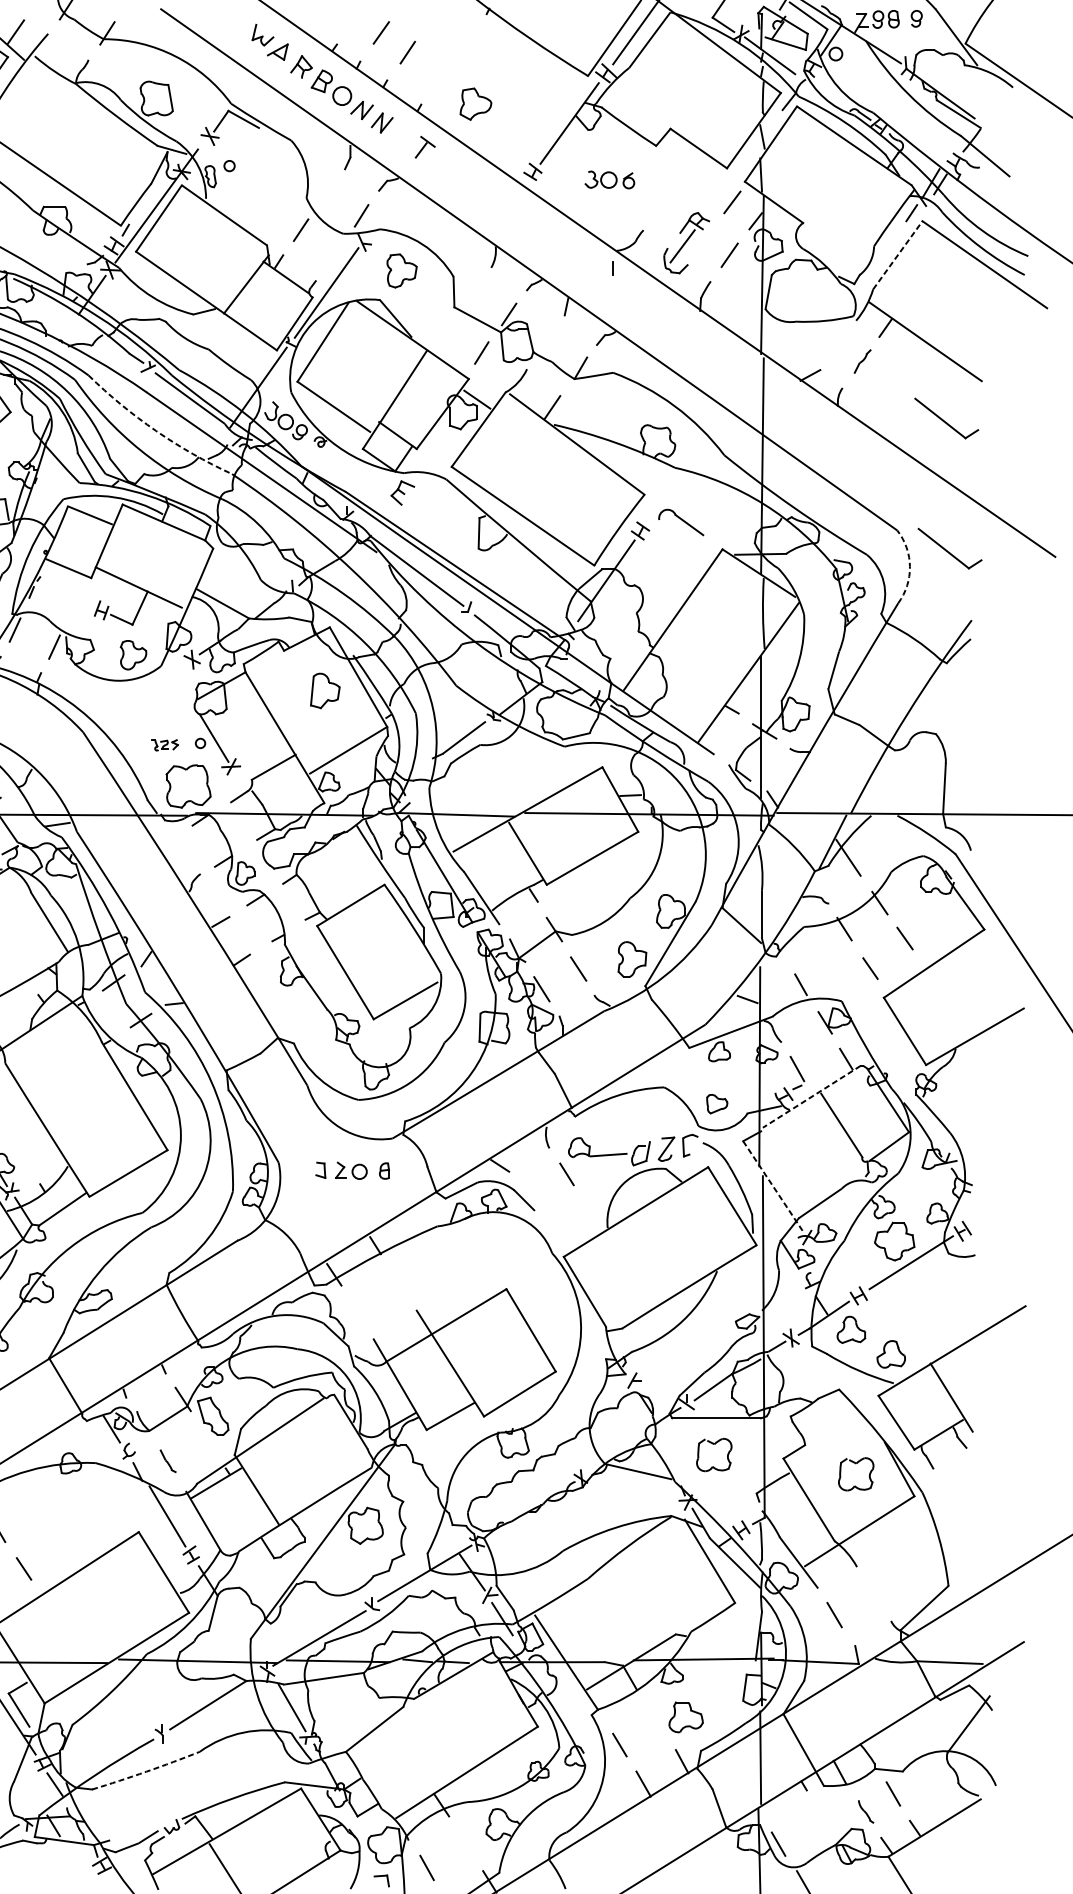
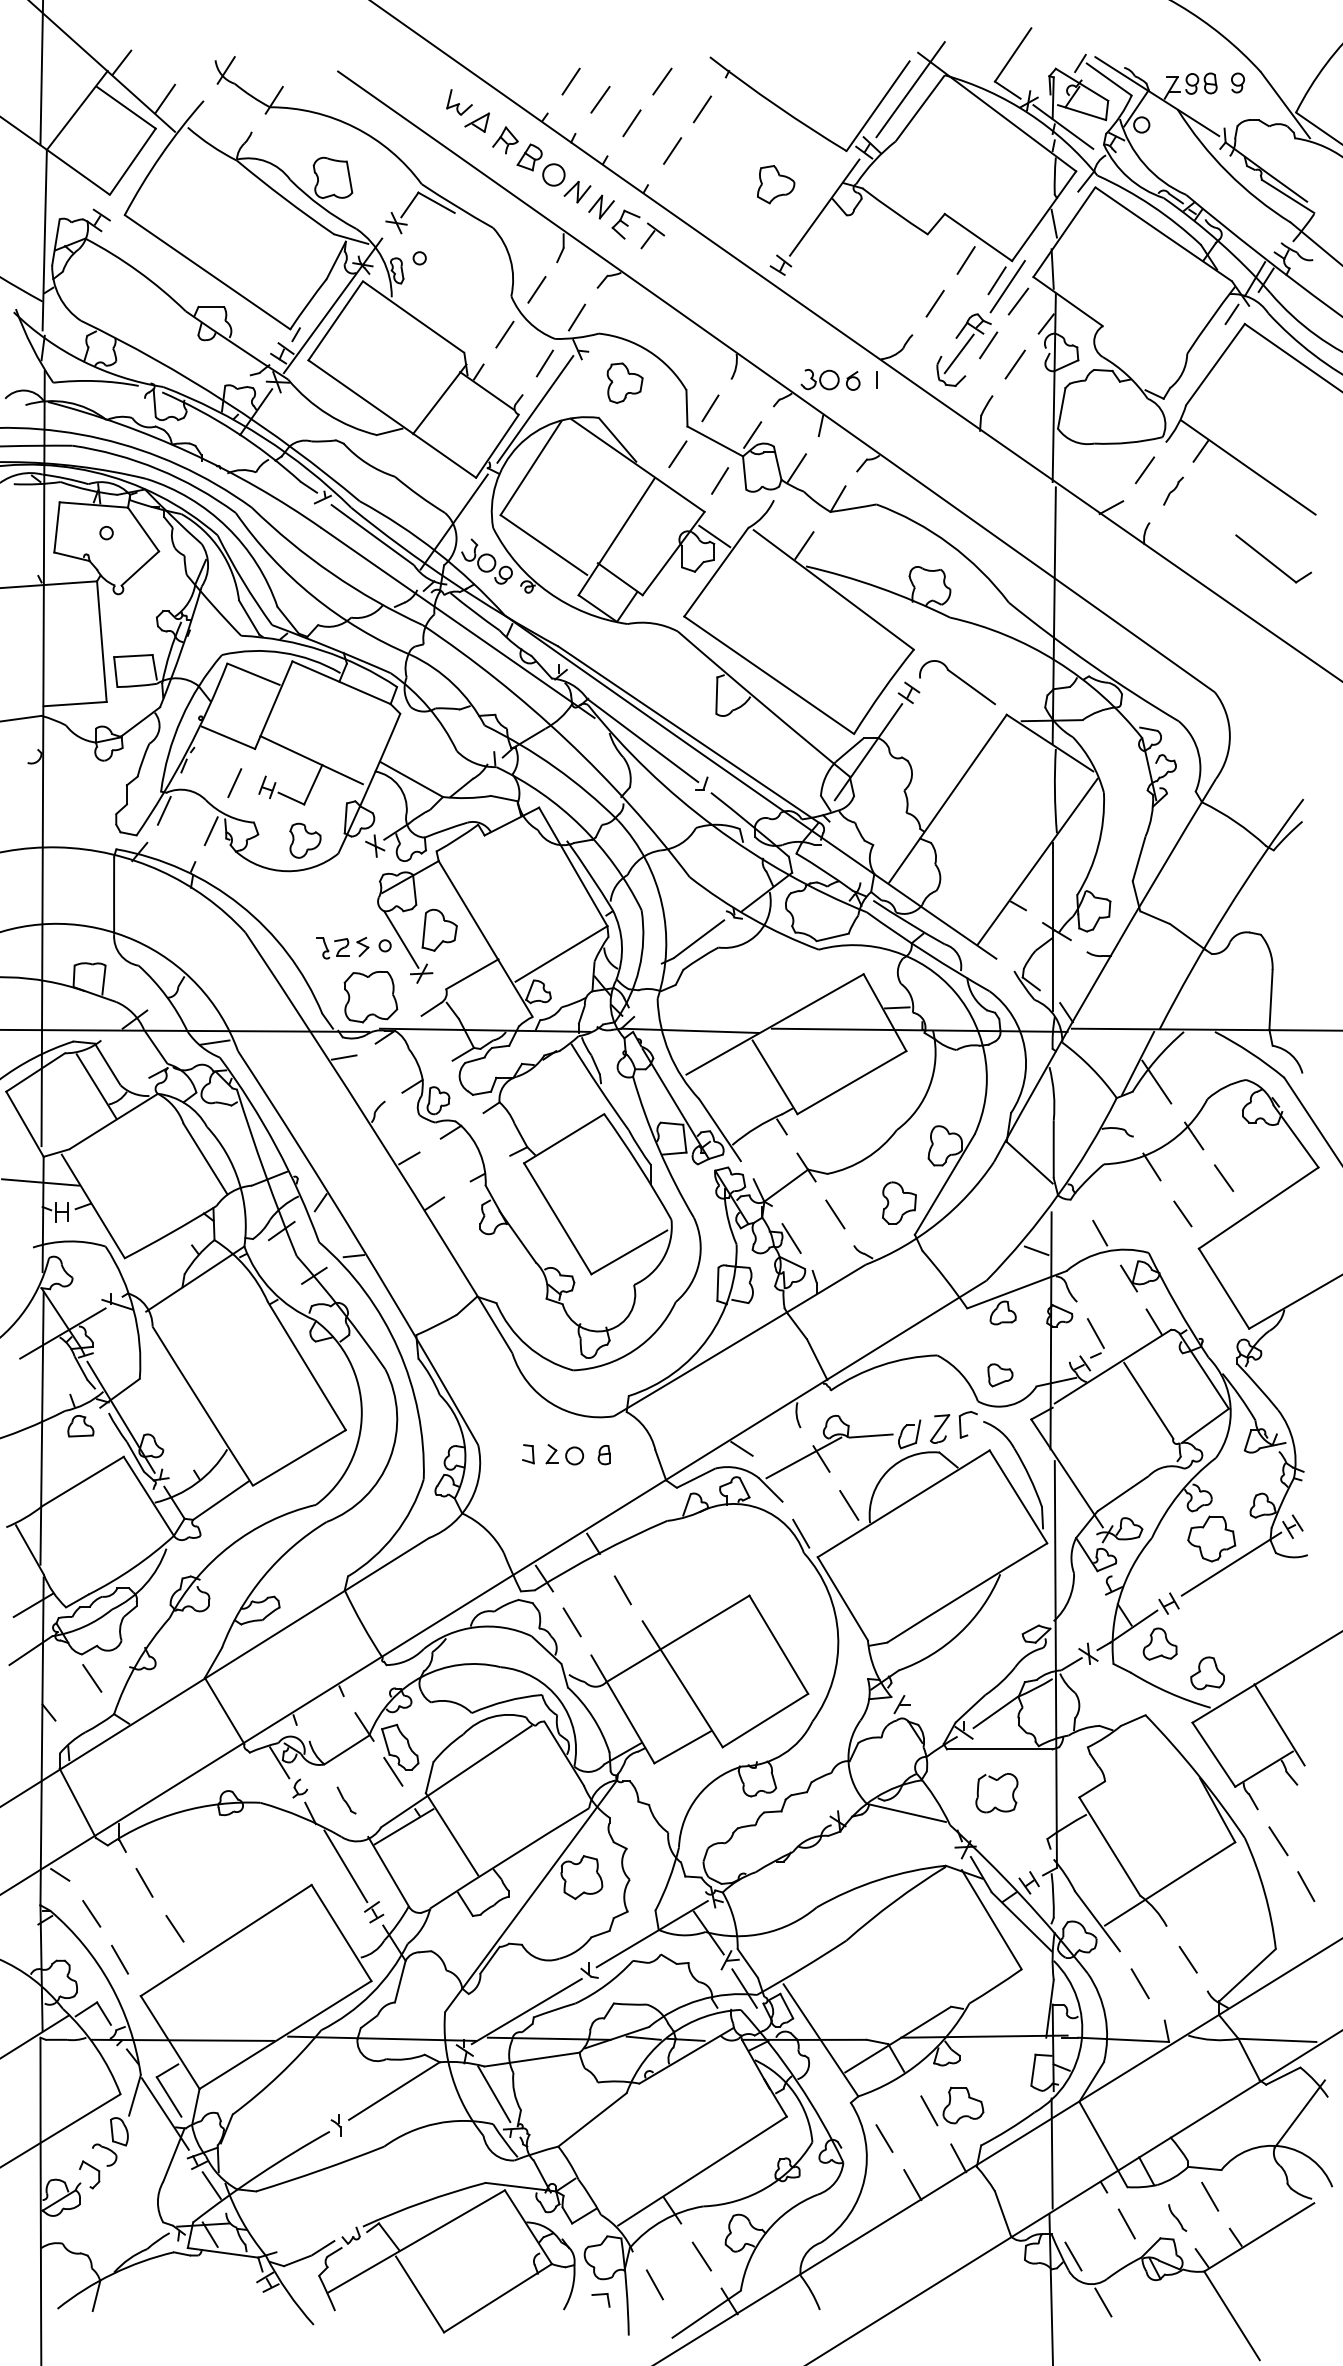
line: (356, 17) -> (570, 81), added
line: (433, 17) -> (662, 81), added
line: (467, 41) -> (702, 109), added
line: (441, 75) -> (672, 150), added
part: (476, 104) -> (776, 184), moved
line: (687, 167) -> (965, 260), added
part: (609, 179) -> (830, 379), moved
line: (713, 184) -> (996, 280), added
line: (723, 189) -> (1007, 286), added
line: (327, 192) -> (536, 289), added
line: (661, 204) -> (934, 303), added
line: (707, 239) -> (988, 345), added
line: (334, 254) -> (544, 363), added
line: (897, 255) -> (1215, 364), dashed -> solid
line: (473, 292) -> (710, 408), added
line: (446, 330) -> (677, 454), added
line: (545, 342) -> (796, 468), added
line: (838, 344) -> (1144, 470), added
arc: (156, 430) -> (332, 573), dashed -> solid
part: (402, 492) -> (625, 224), moved
part: (681, 522) -> (957, 682), size x1.43
part: (949, 548) -> (1277, 713), removed
arc: (909, 566) -> (1229, 735), dashed -> solid
line: (74, 607) -> (234, 783), added
part: (325, 690) -> (439, 929), moved
part: (164, 744) -> (342, 947), size x1.67
line: (165, 837) -> (343, 1057), added
line: (811, 1096) -> (1112, 1366), dashed -> solid
line: (551, 1173) -> (803, 1457), added
line: (773, 1186) -> (1067, 1473), dashed -> solid
line: (590, 1213) -> (849, 1505), added
line: (550, 1236) -> (801, 1533), added
line: (399, 1284) -> (622, 1590), added
line: (357, 1311) -> (571, 1622), added
line: (207, 1436) -> (393, 1771), added
part: (855, 1463) -> (1165, 1803), removed
line: (950, 1495) -> (1278, 1841), added
line: (974, 1533) -> (1306, 1886), added
line: (874, 1594) -> (1187, 1959), added
line: (657, 1721) -> (929, 2110), added
arc: (146, 1771) -> (320, 2170), dashed -> solid
line: (823, 1816) -> (1126, 2223), added
line: (466, 1844) -> (701, 2256), added

